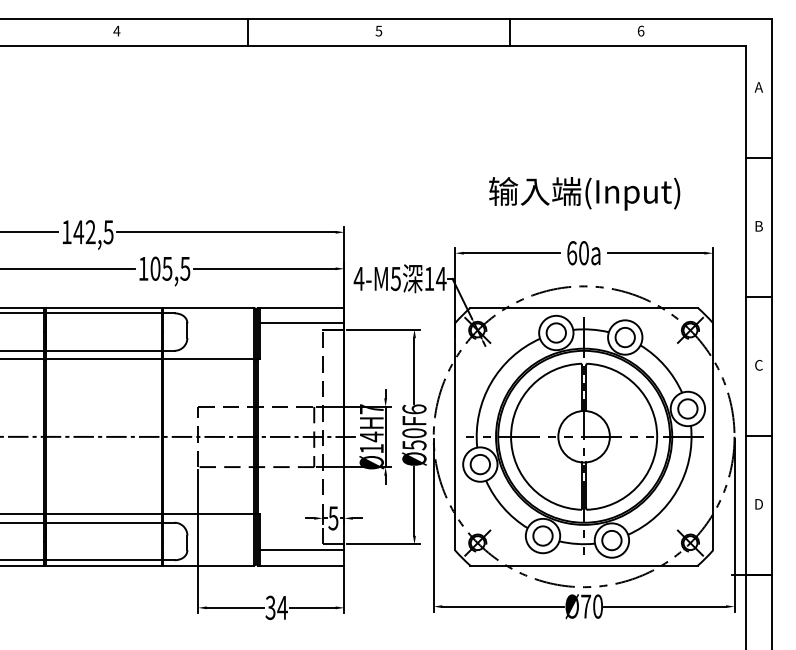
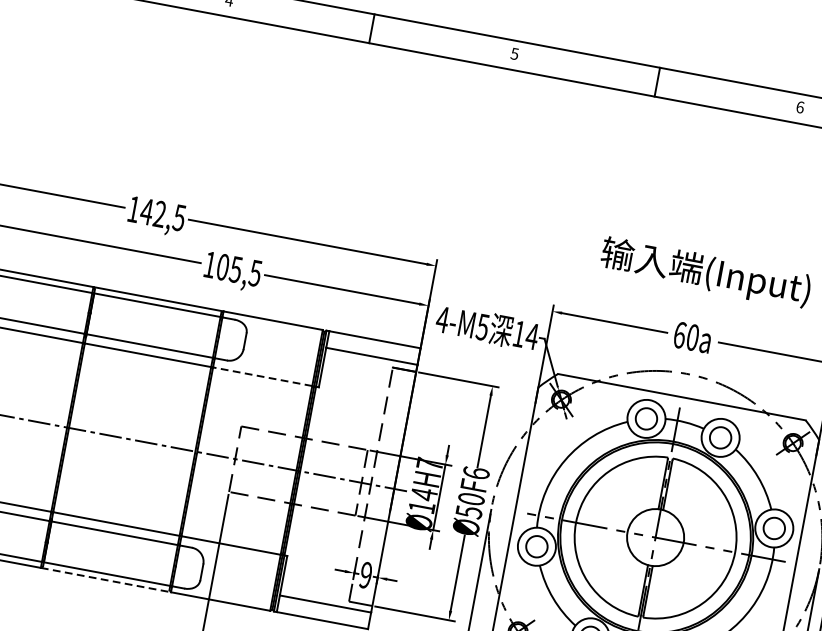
line: (208, 359) -> (262, 376), solid -> dashed
text: (333, 518) -> (365, 575), 5 -> 9
line: (103, 565) -> (105, 579), solid -> dashed

